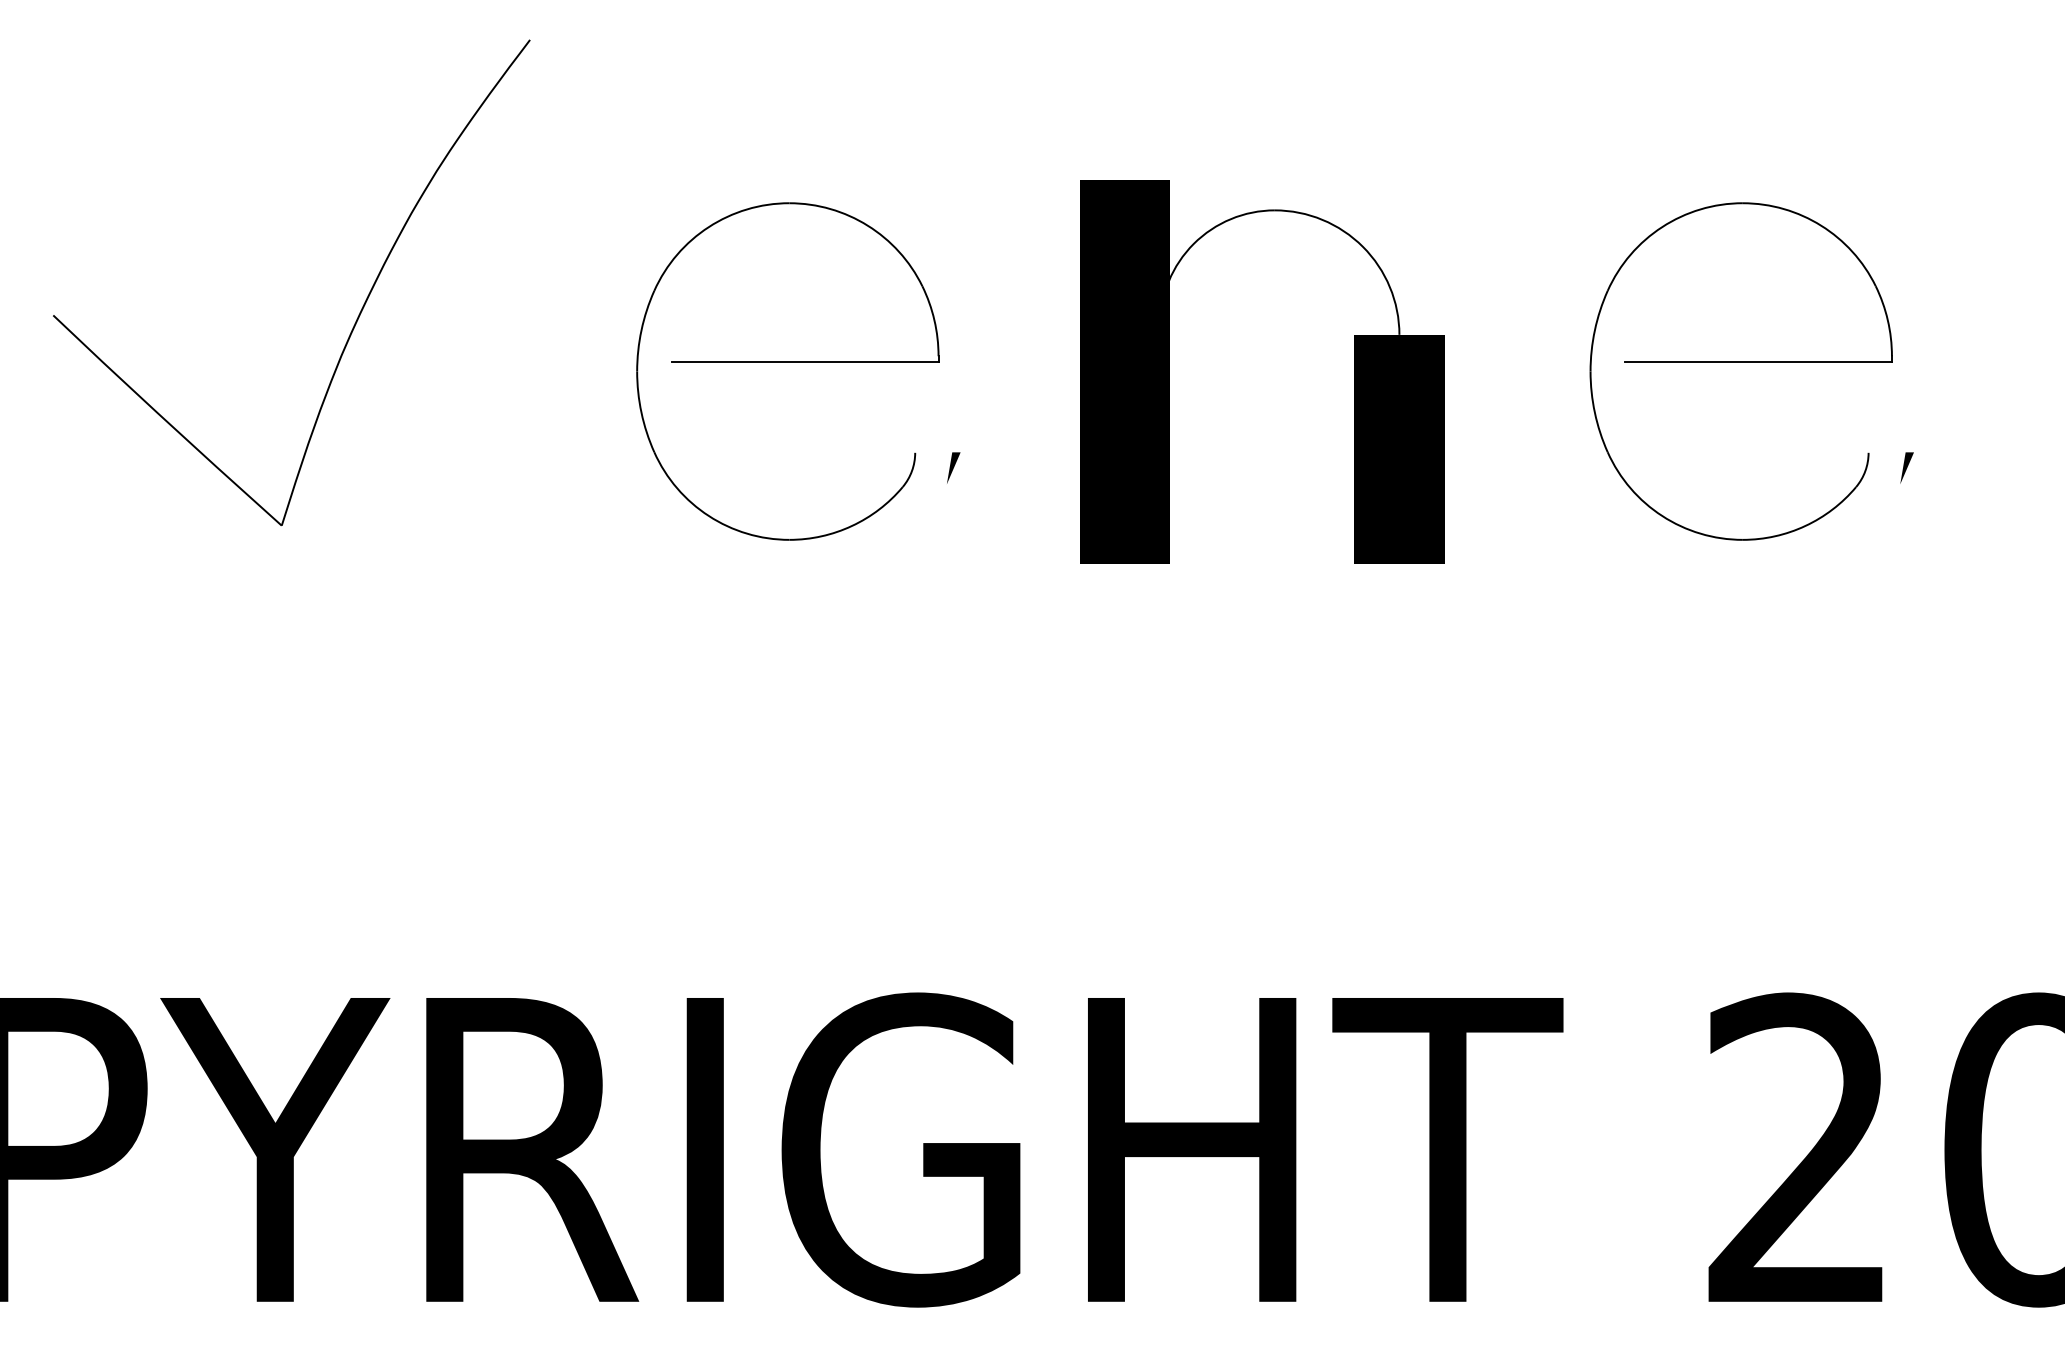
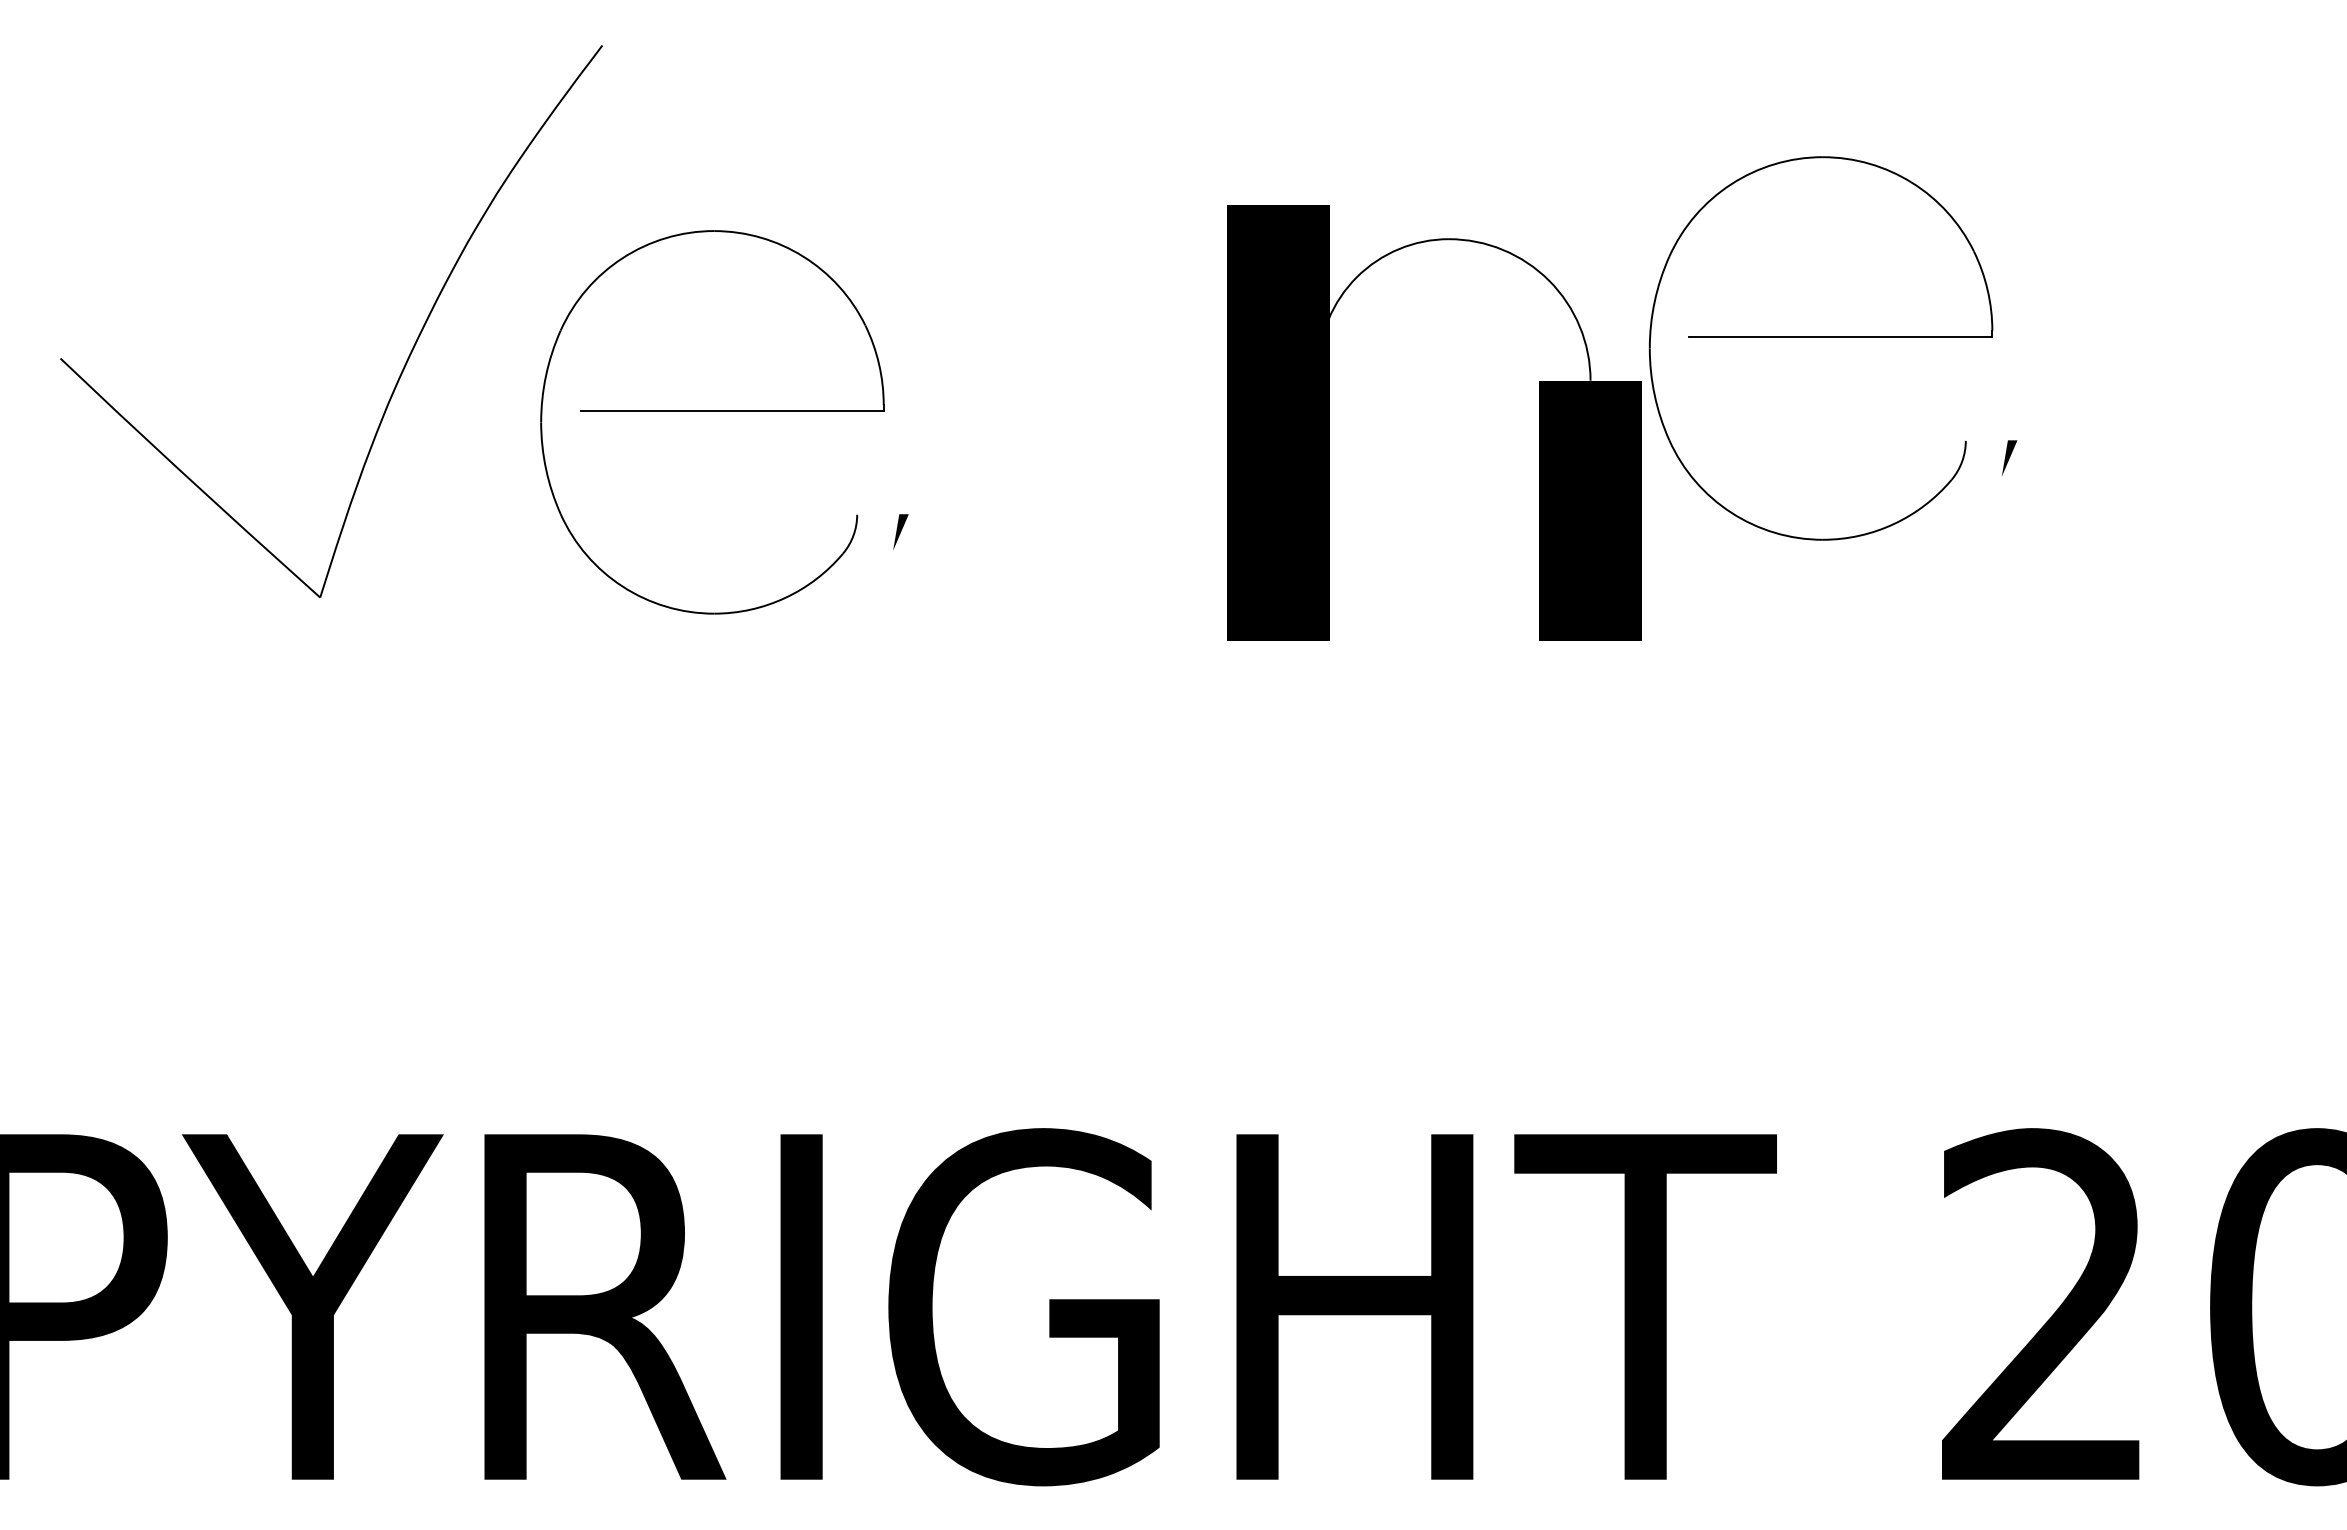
part: (798, 362) -> (724, 412), moved
part: (1751, 362) -> (1832, 338), moved

